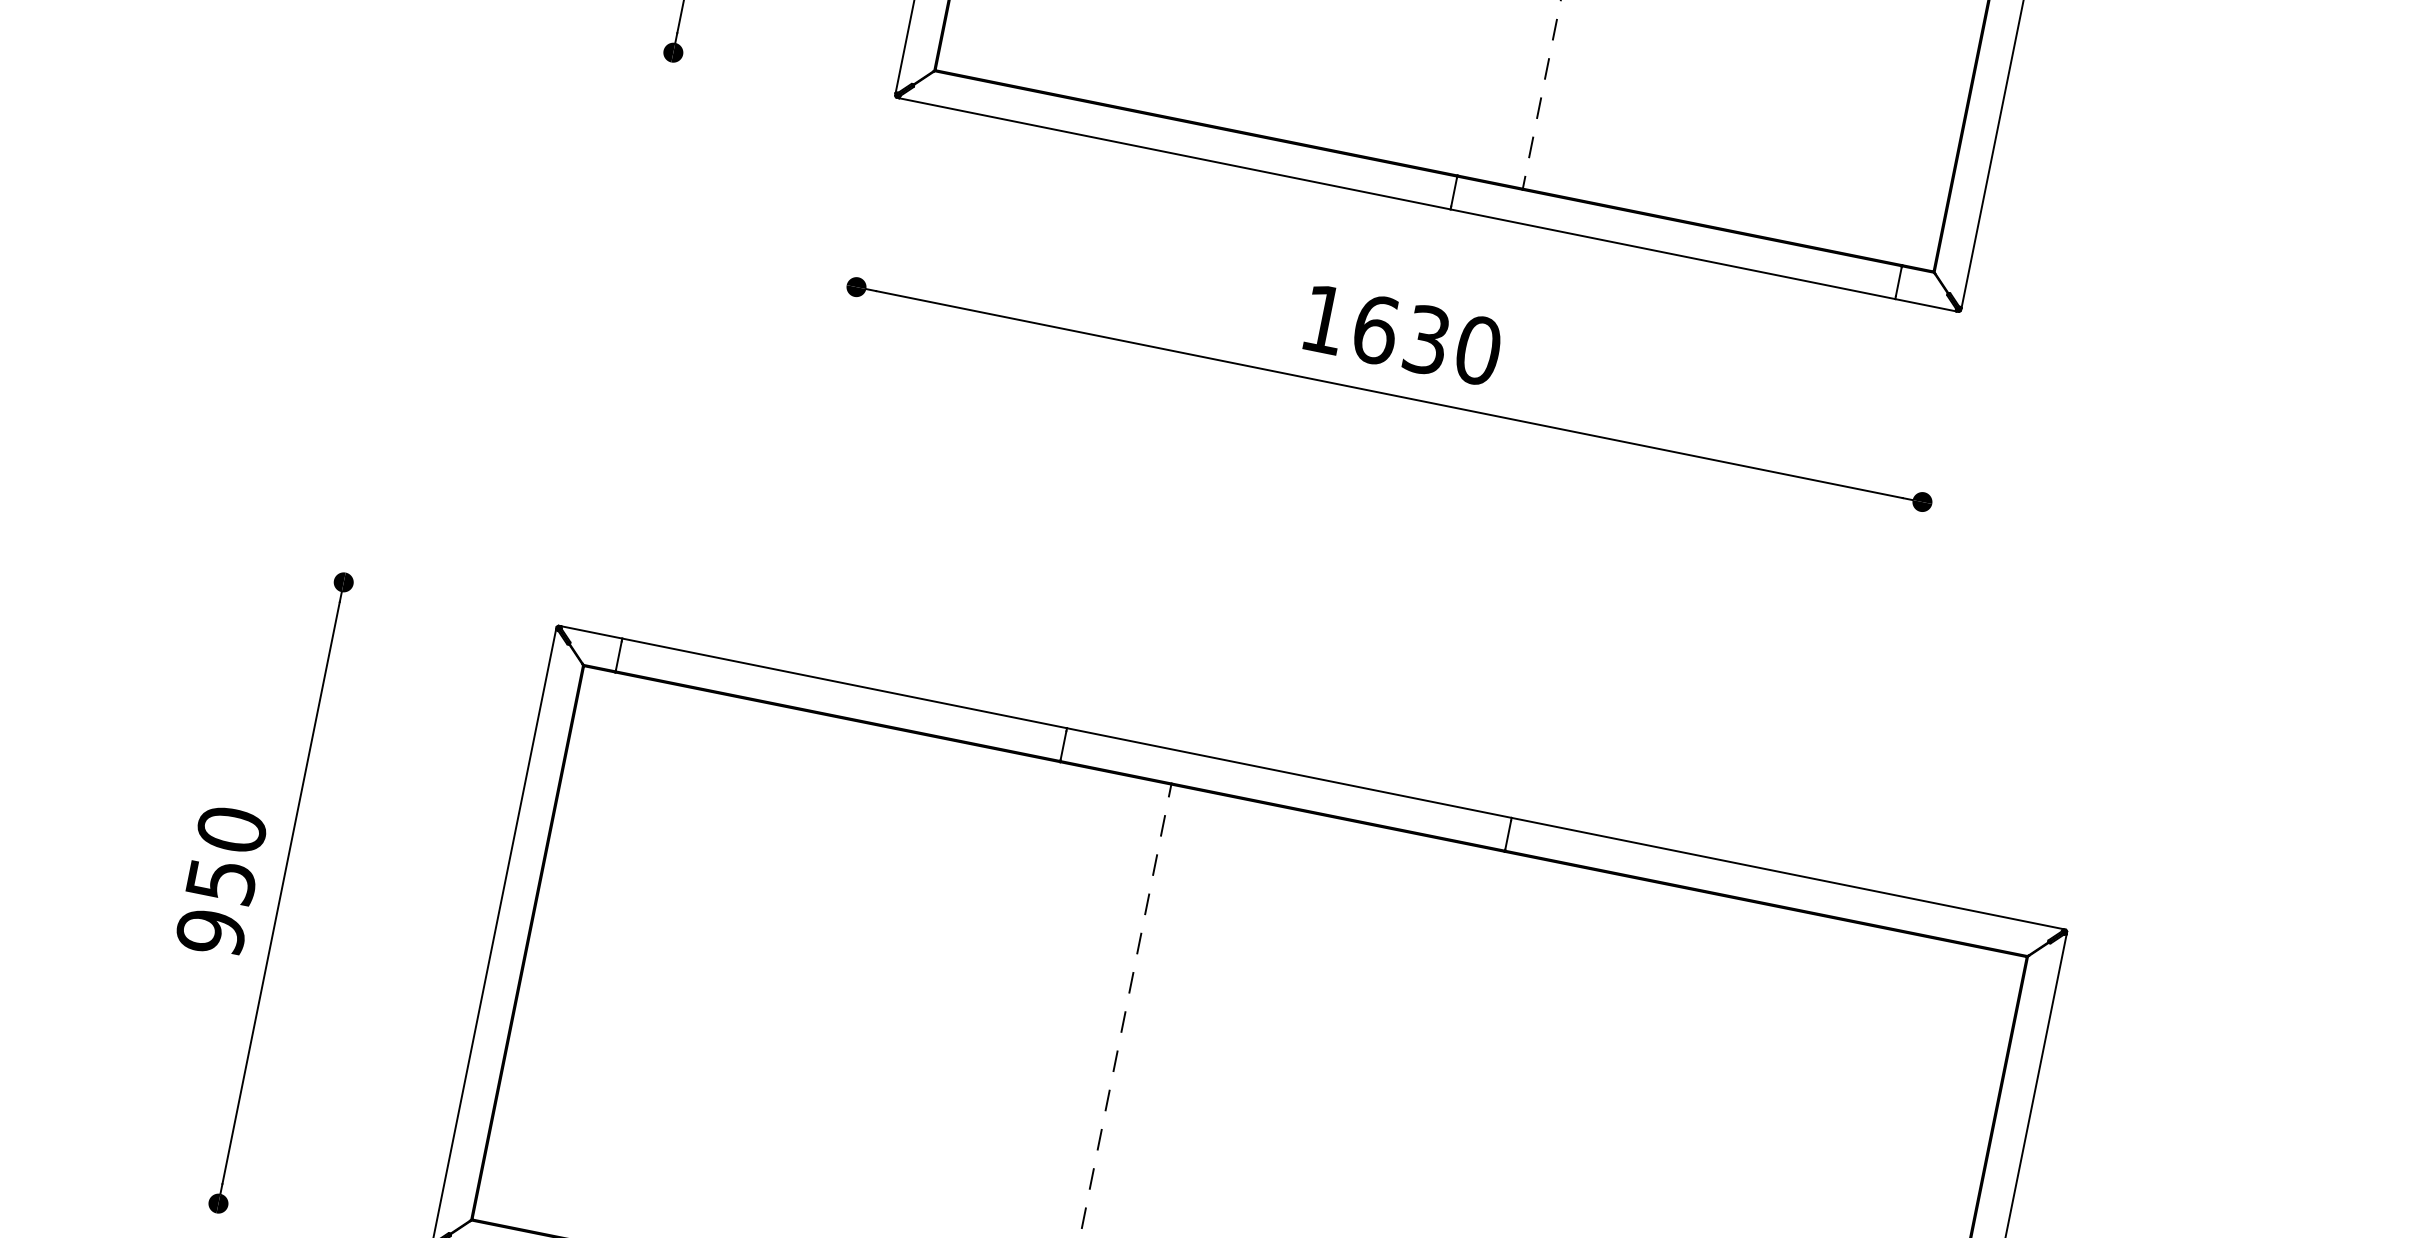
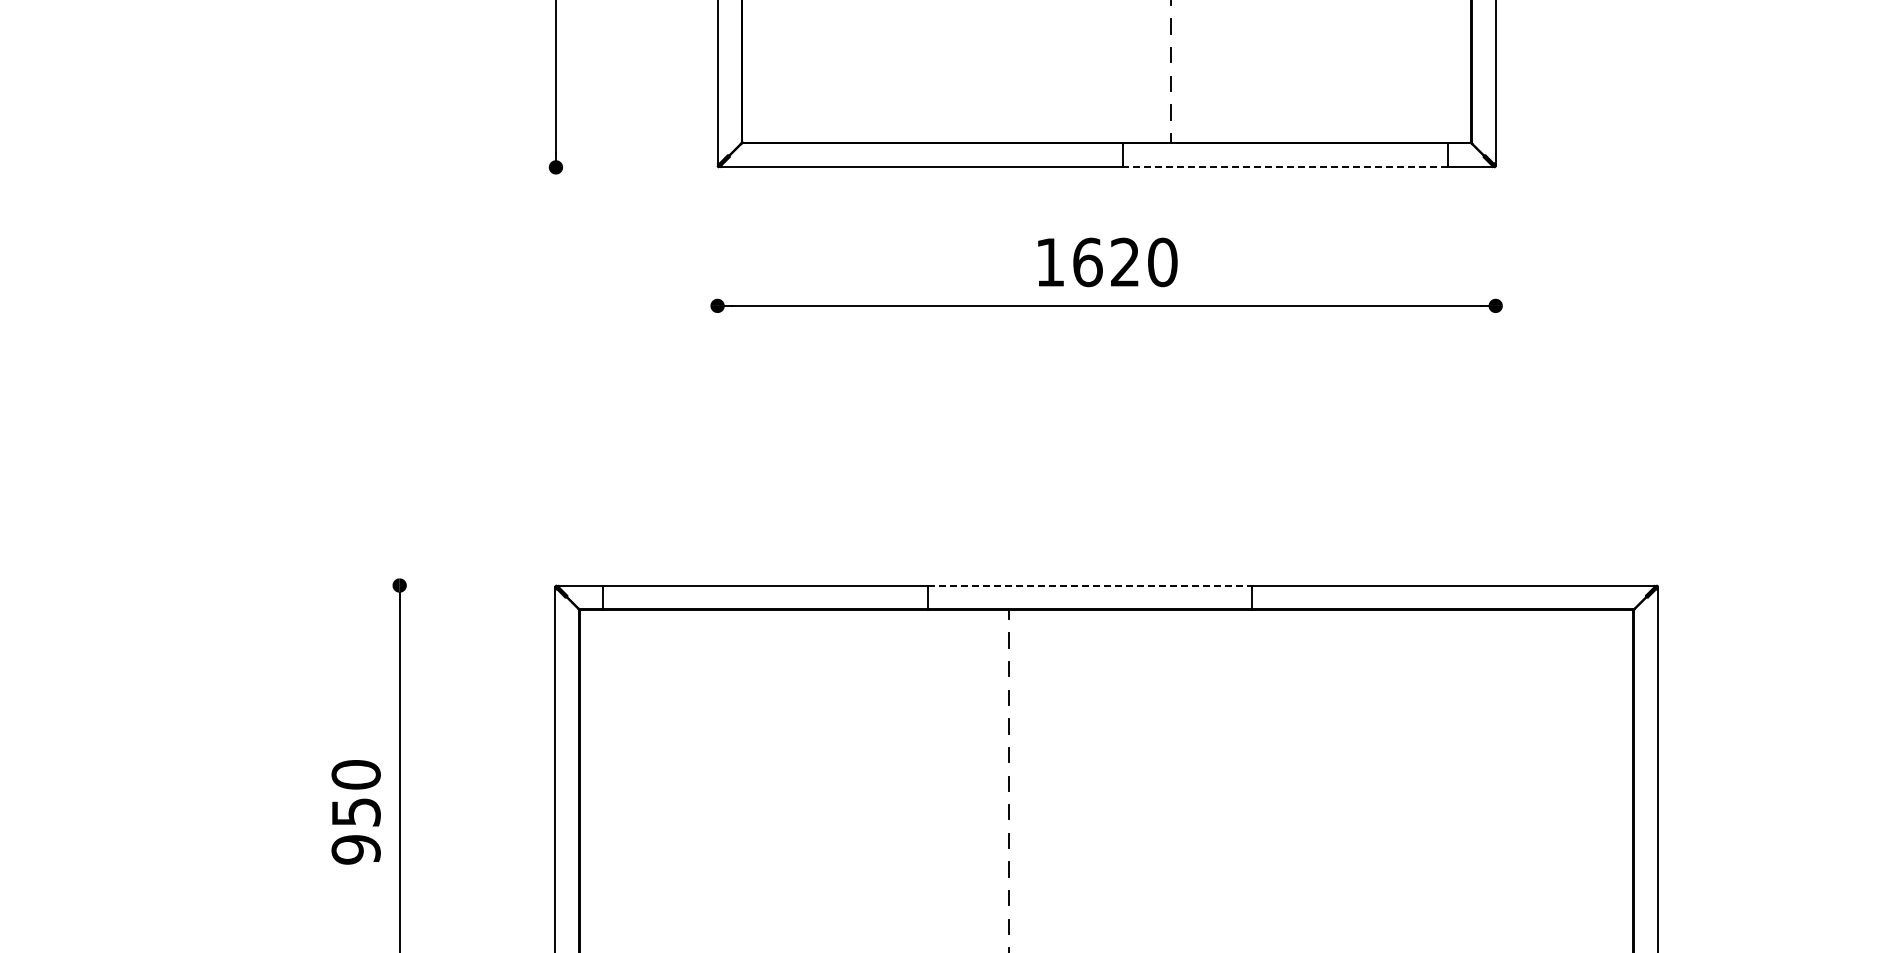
line: (1672, 254) -> (1285, 167), solid -> dashed
text: (1427, 340) -> (1125, 262), 1630 -> 1620
line: (1290, 773) -> (1090, 585), solid -> dashed

